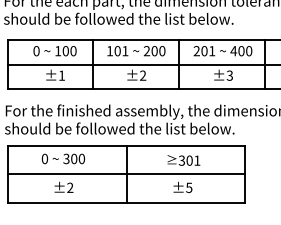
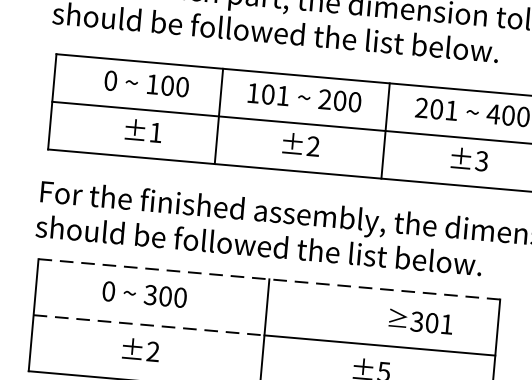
line: (126, 145) -> (269, 279), solid -> dashed
text: (183, 160) -> (420, 321), moved
line: (67, 174) -> (149, 325), solid -> dashed

